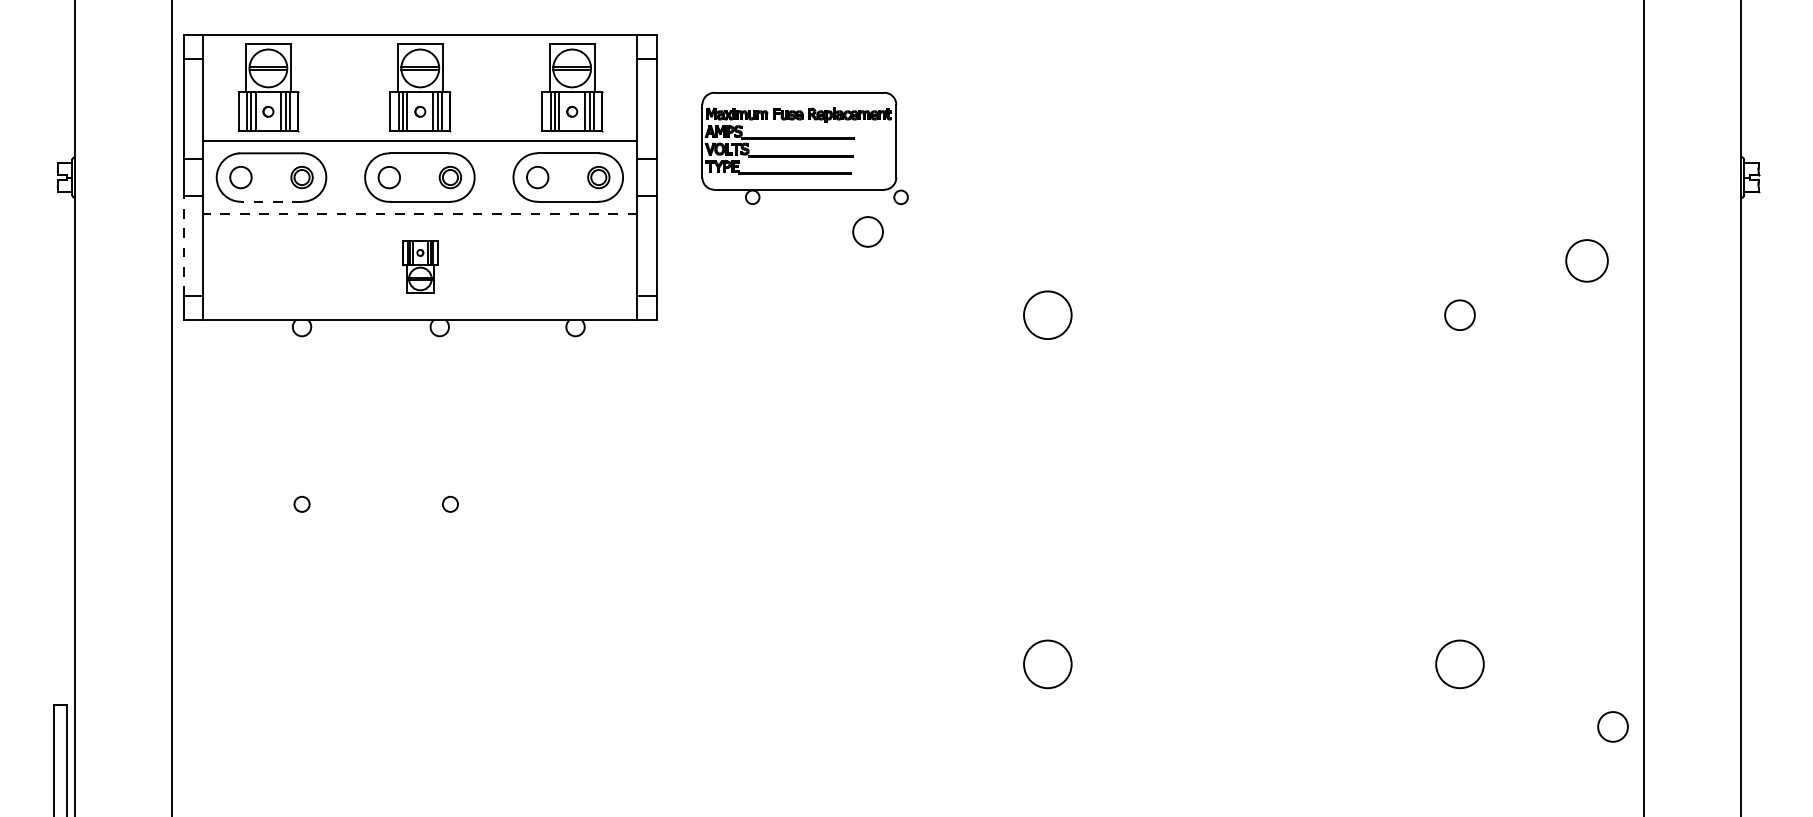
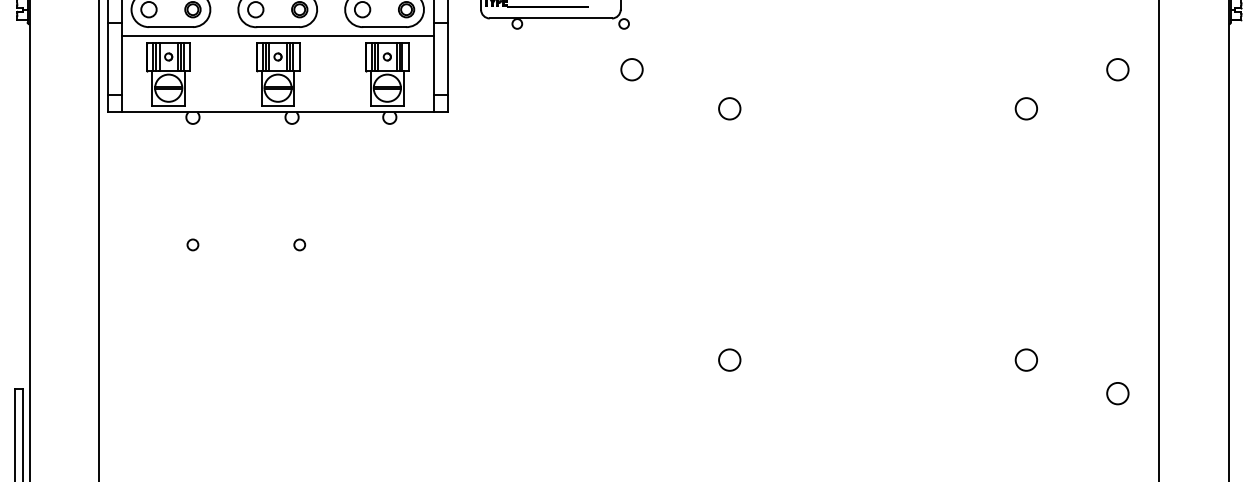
line: (271, 201) -> (170, 26), dashed -> solid
line: (419, 213) -> (277, 35), dashed -> solid
circle: (867, 231) -> (631, 69), moved
line: (183, 245) -> (107, 58), dashed -> solid
circle: (1586, 260) -> (1117, 69), size x0.71
part: (268, 267) -> (168, 74), added
part: (420, 267) -> (278, 74), size x1.67
part: (571, 267) -> (386, 74), added
circle: (1047, 315) -> (729, 109), size x0.62
circle: (1047, 664) -> (729, 360), size x0.62
circle: (1459, 664) -> (1026, 360), size x0.62
circle: (1612, 726) -> (1117, 393), moved

